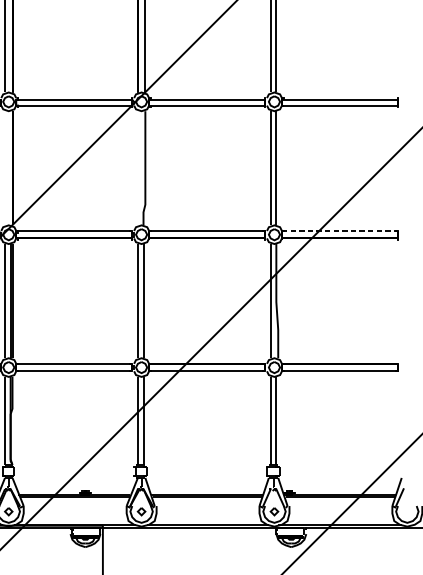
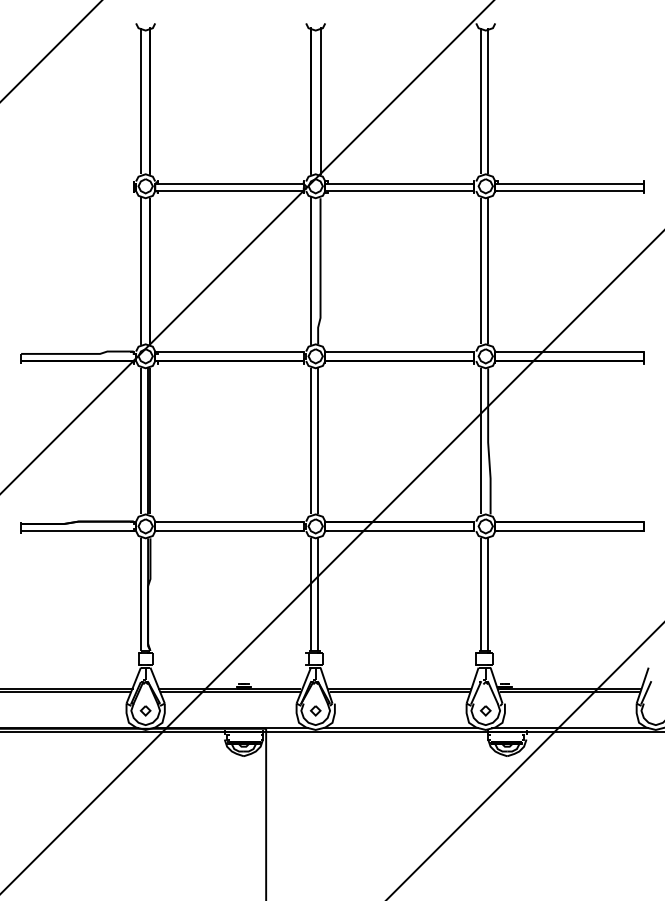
line: (4, 168) -> (140, 271), added
line: (137, 168) -> (310, 271), added
line: (339, 230) -> (569, 351), dashed -> solid

